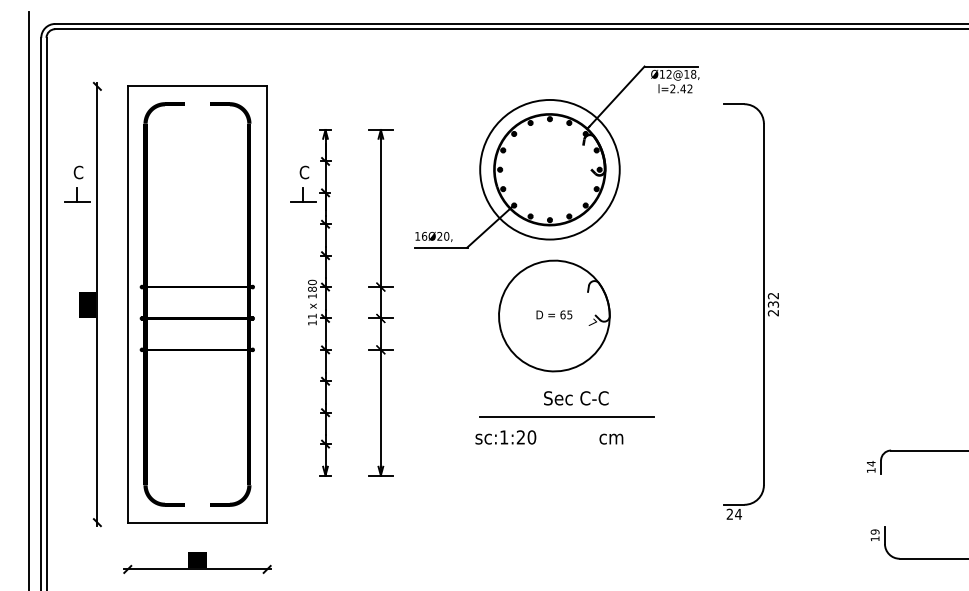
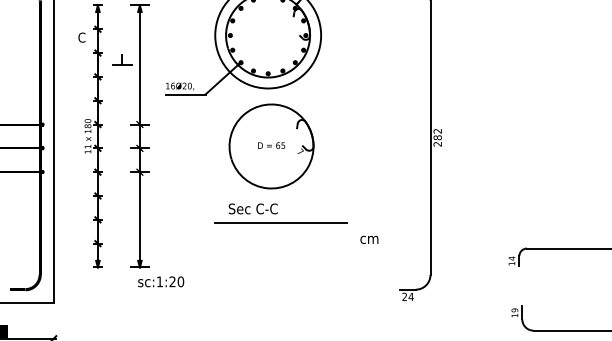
part: (303, 194) -> (122, 59), moved
text: (773, 304) -> (437, 137), 232 -> 282
text: (576, 398) -> (253, 209), moved
text: (505, 437) -> (160, 281), moved
text: (611, 438) -> (369, 239), moved

